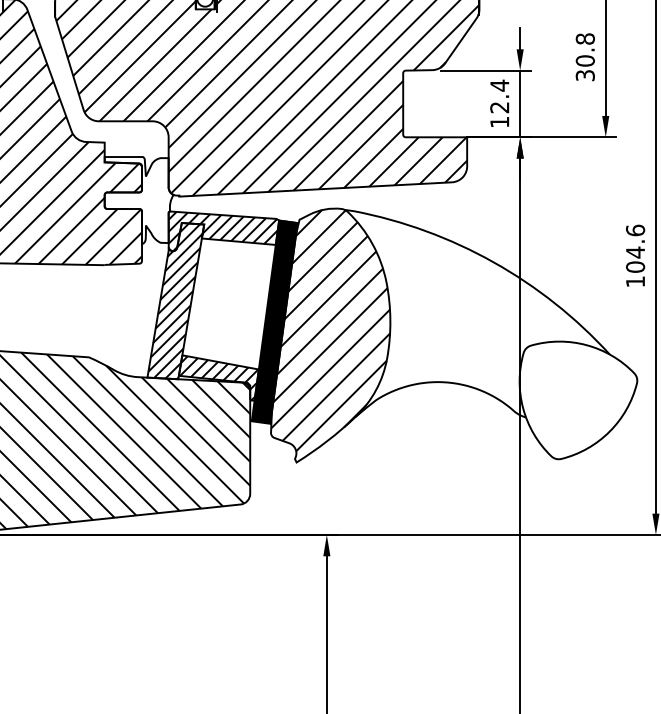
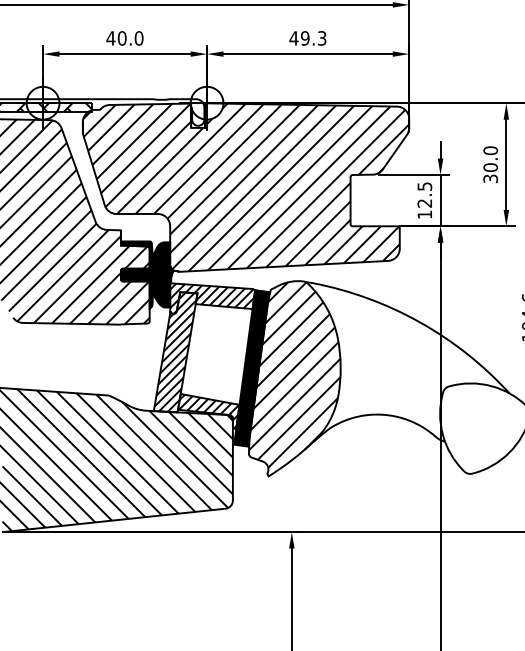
text: (585, 38) -> (490, 150), 30.8 -> 30.0
text: (499, 85) -> (424, 186), 12.4 -> 12.5
fill: (137, 199) -> (146, 274), added

